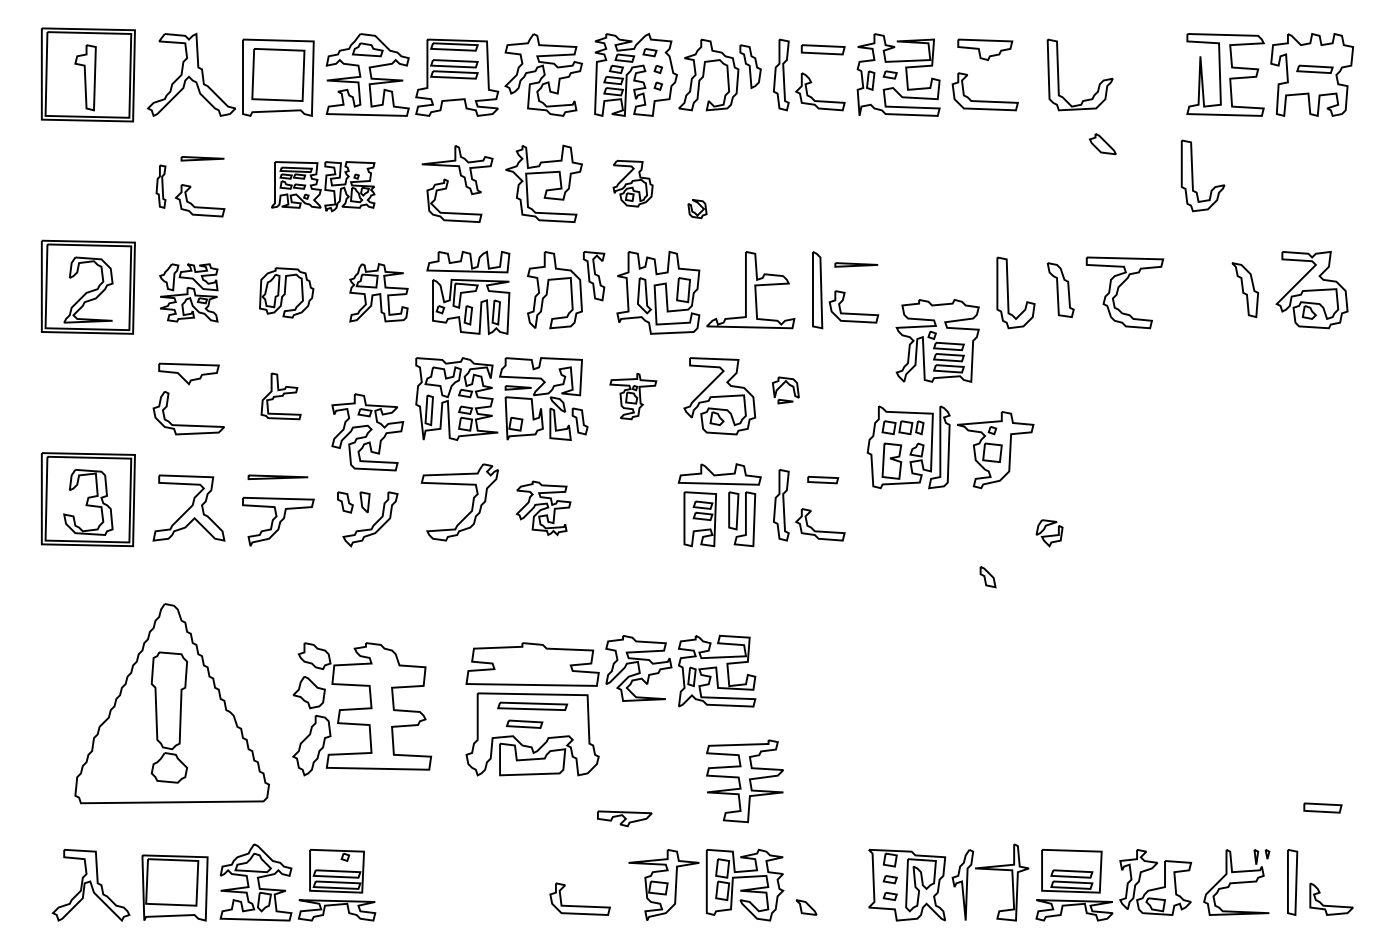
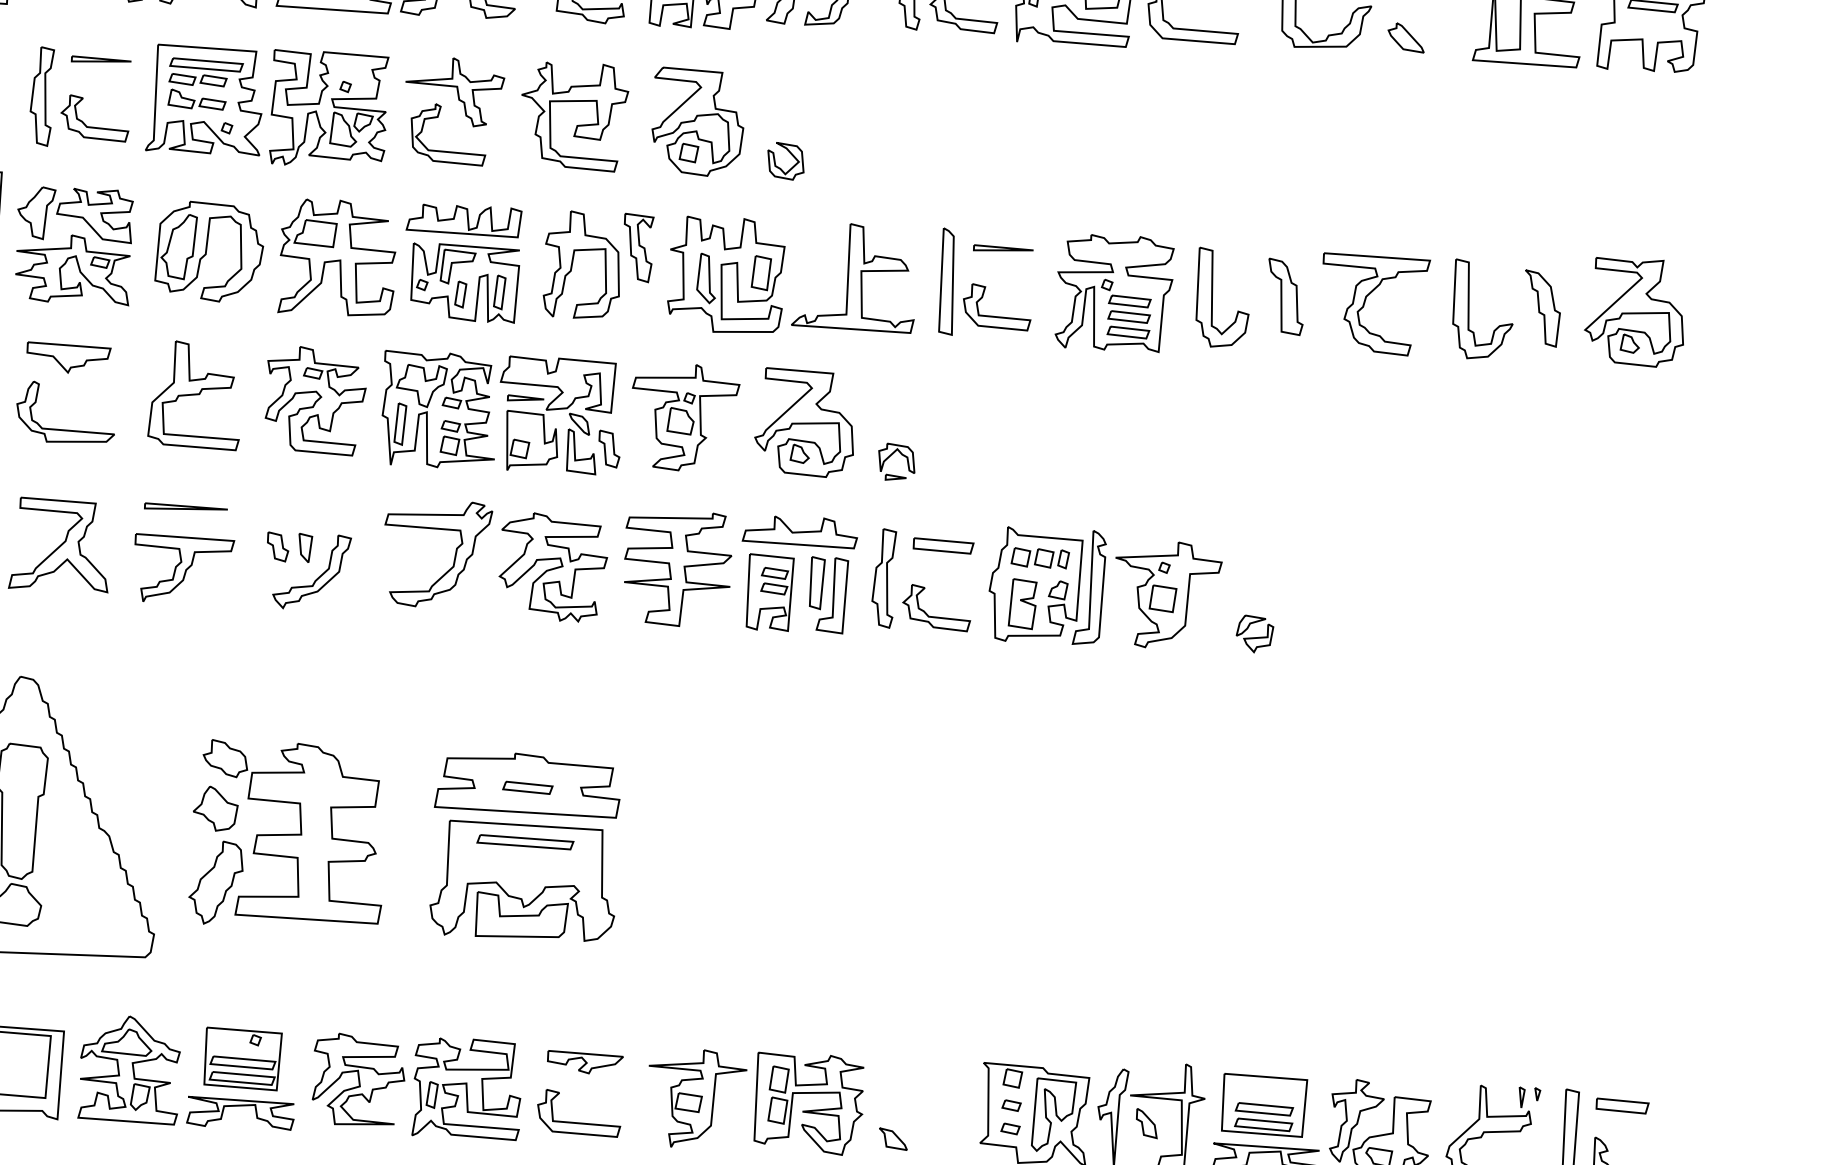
part: (1102, 144) -> (1405, 38), moved
part: (1193, 175) -> (1470, 308), moved
part: (632, 183) -> (697, 121), size x1.67
part: (160, 186) -> (40, 96), size x1.67
part: (322, 186) -> (266, 106), size x1.67
part: (697, 208) -> (785, 160), size x1.43
part: (188, 292) -> (73, 245), size x1.43
part: (286, 292) -> (209, 251), size x1.43
part: (378, 292) -> (337, 257), size x1.43
part: (937, 340) -> (1114, 292), moved
part: (785, 390) -> (896, 462), moved
part: (280, 396) -> (194, 395), size x1.67
part: (633, 396) -> (685, 417), size x1.67
part: (367, 432) -> (315, 401), moved
part: (950, 447) -> (1105, 588), moved
part: (822, 479) -> (942, 545), size x1.43
part: (543, 508) -> (552, 567), size x1.43
part: (987, 577) -> (1146, 1124), moved
part: (680, 670) -> (416, 1085), moved
part: (524, 723) -> (527, 786), moved
part: (744, 781) -> (676, 569), moved
part: (1322, 807) -> (1622, 1105), moved
part: (624, 818) -> (584, 1062), moved

